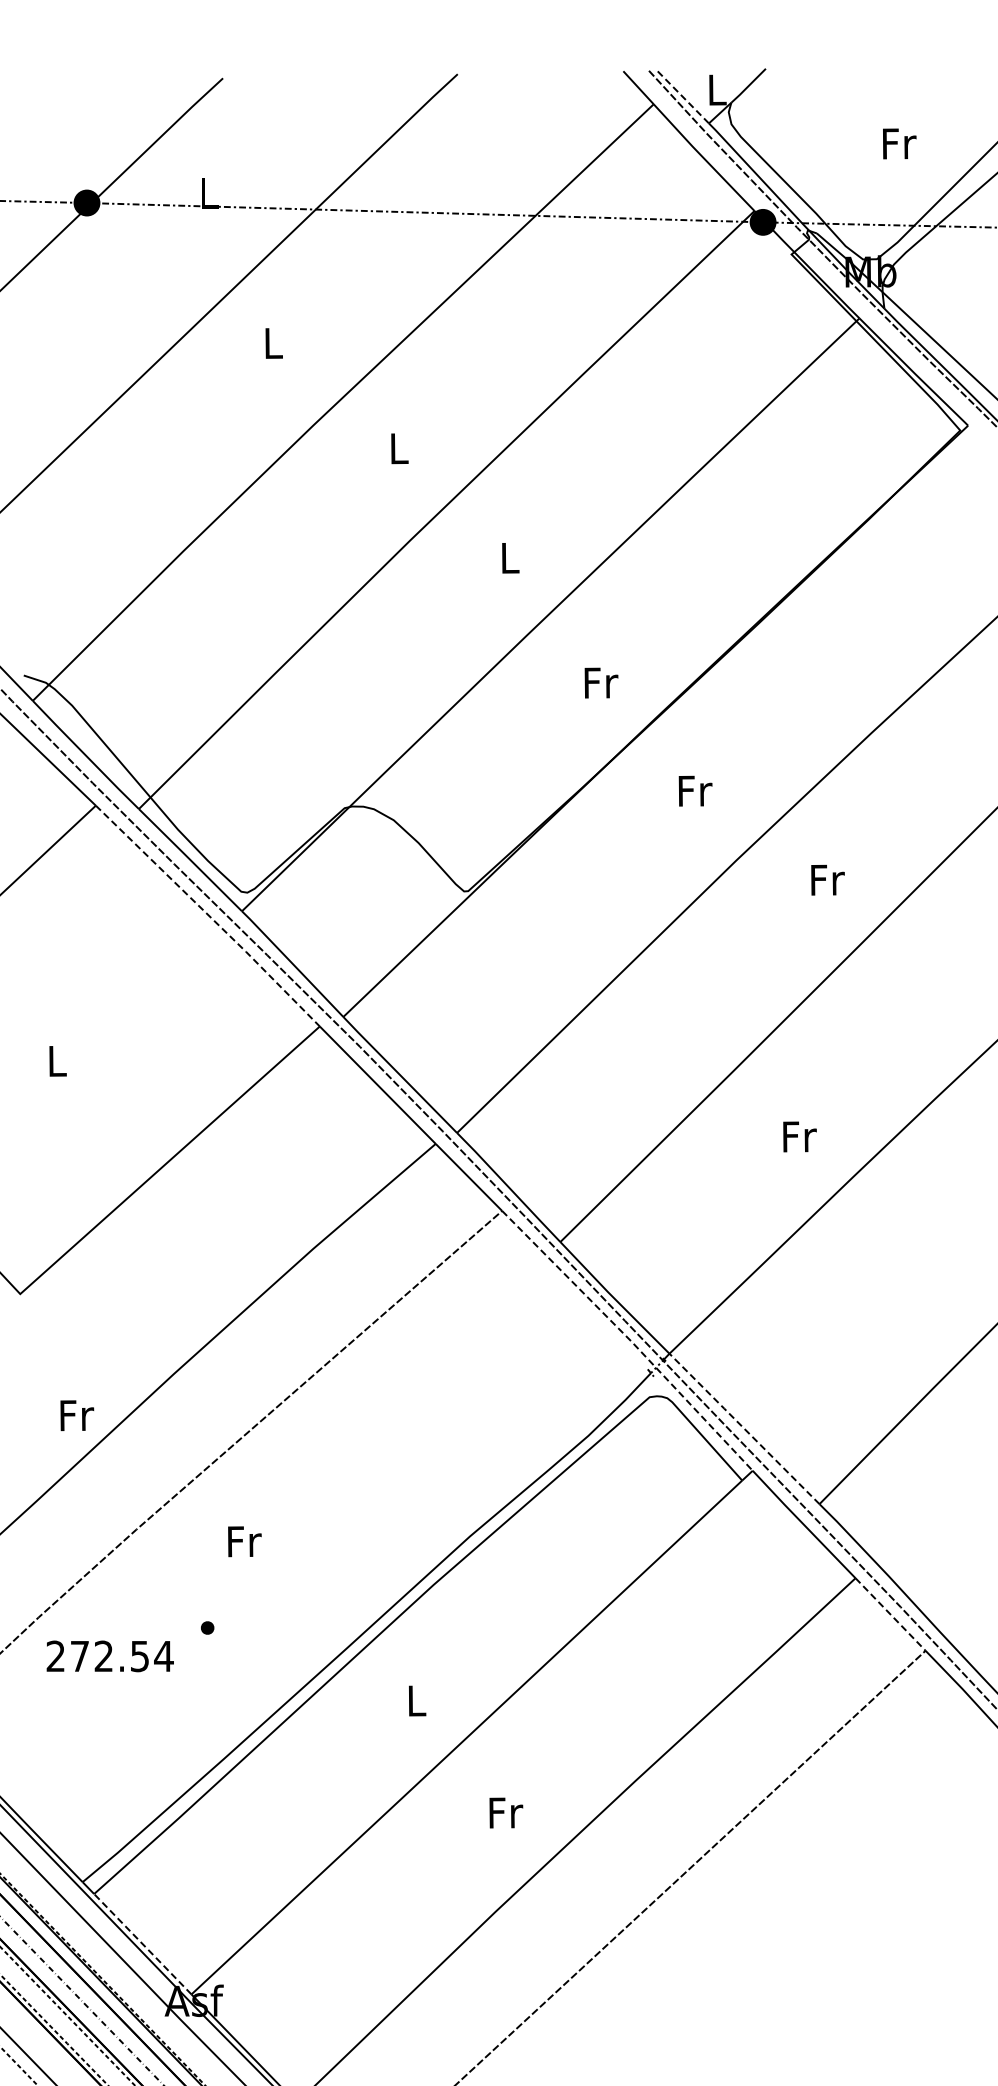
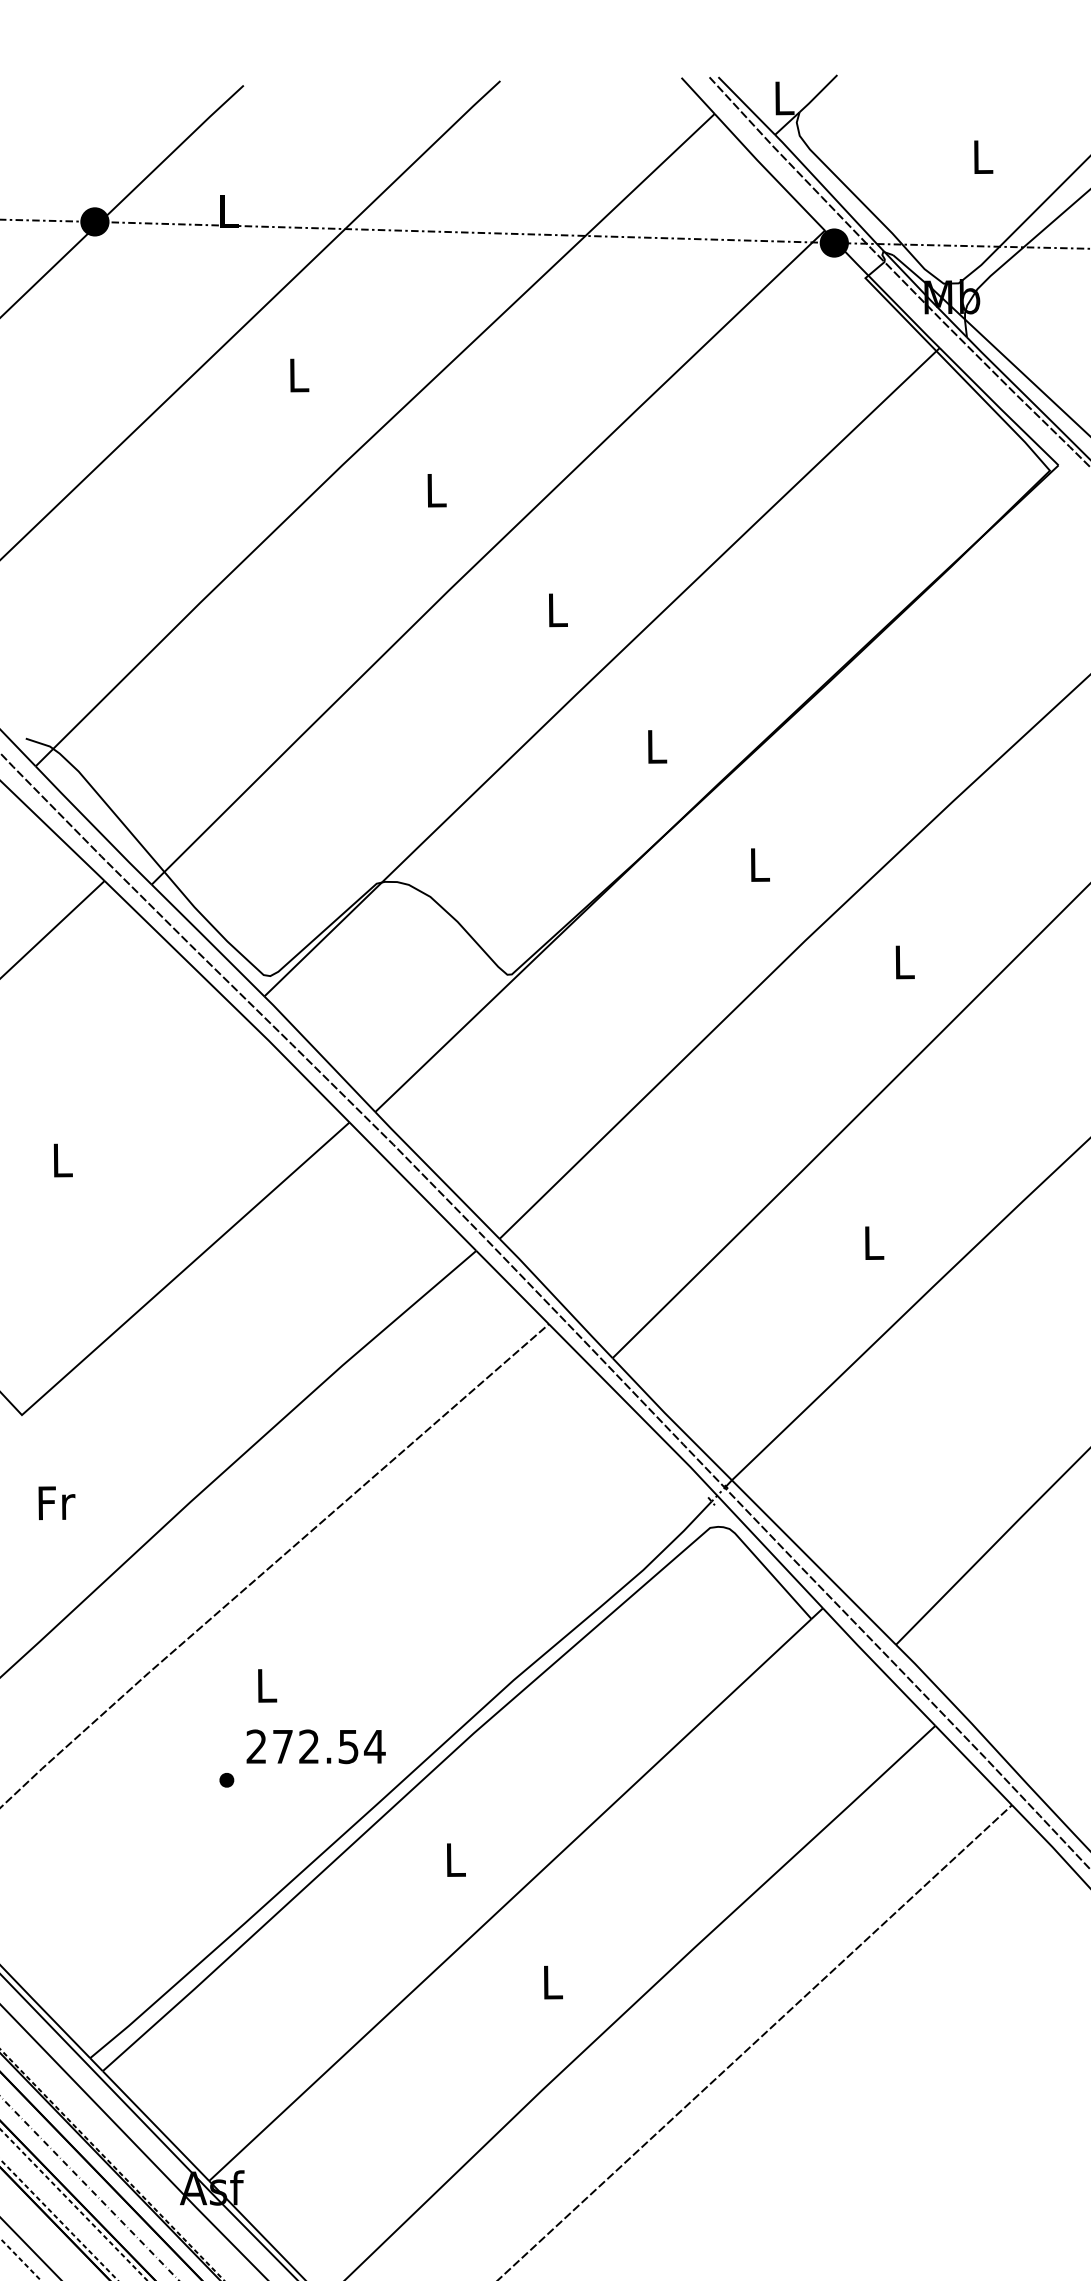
line: (683, 97) -> (747, 106), dashed -> solid
text: (899, 143) -> (983, 156), Fr -> L
text: (601, 682) -> (657, 746), Fr -> L
text: (695, 790) -> (760, 864), Fr -> L
text: (827, 879) -> (904, 961), Fr -> L
line: (209, 916) -> (228, 1002), dashed -> solid
text: (799, 1136) -> (874, 1242), Fr -> L
line: (629, 1339) -> (688, 1464), dashed -> solid
text: (77, 1415) -> (57, 1503), moved
line: (744, 1429) -> (813, 1563), dashed -> solid
text: (244, 1541) -> (267, 1685), Fr -> L
line: (890, 1614) -> (973, 1765), dashed -> solid
text: (109, 1656) -> (315, 1746), moved
text: (506, 1812) -> (553, 1982), Fr -> L
line: (142, 1944) -> (155, 2126), dashed -> solid

